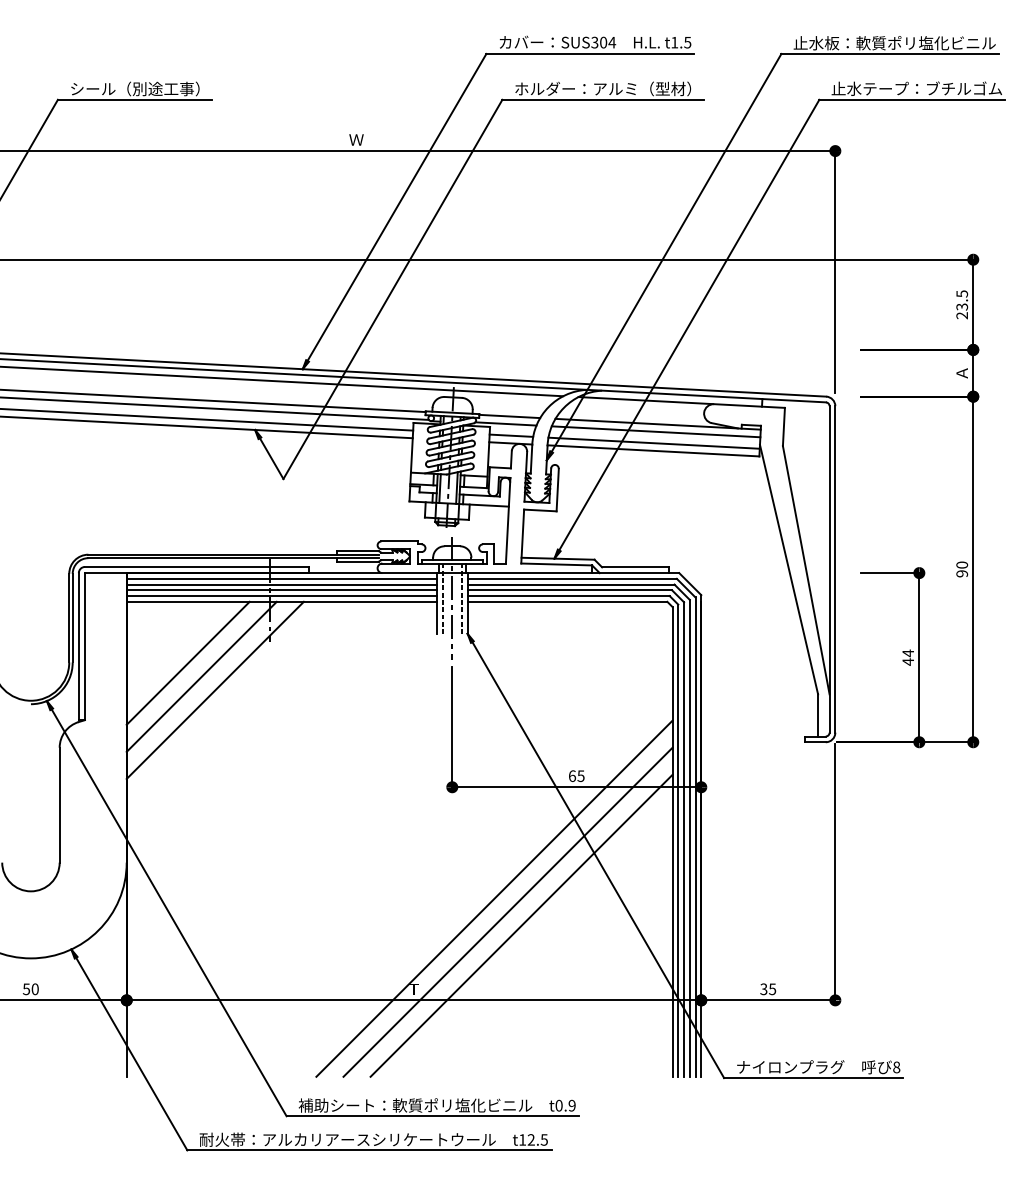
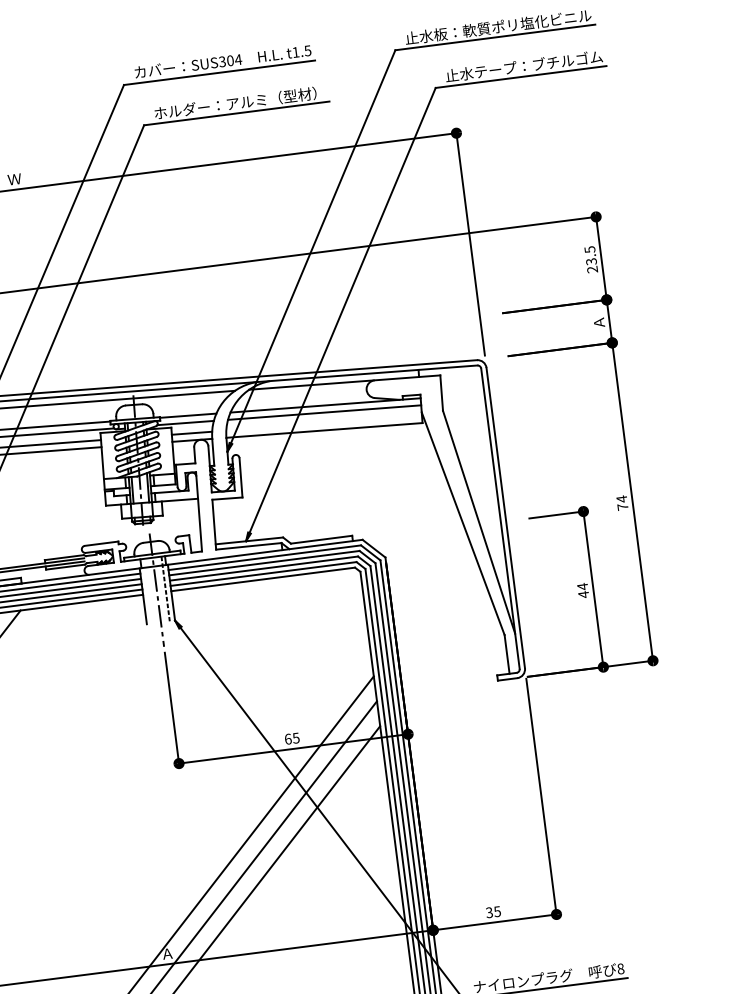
line: (653, 442) -> (323, 422), removed
text: (962, 569) -> (622, 503), 90 -> 74
line: (442, 598) -> (147, 591), removed
text: (413, 988) -> (167, 953), Ｔ -> Ａ

